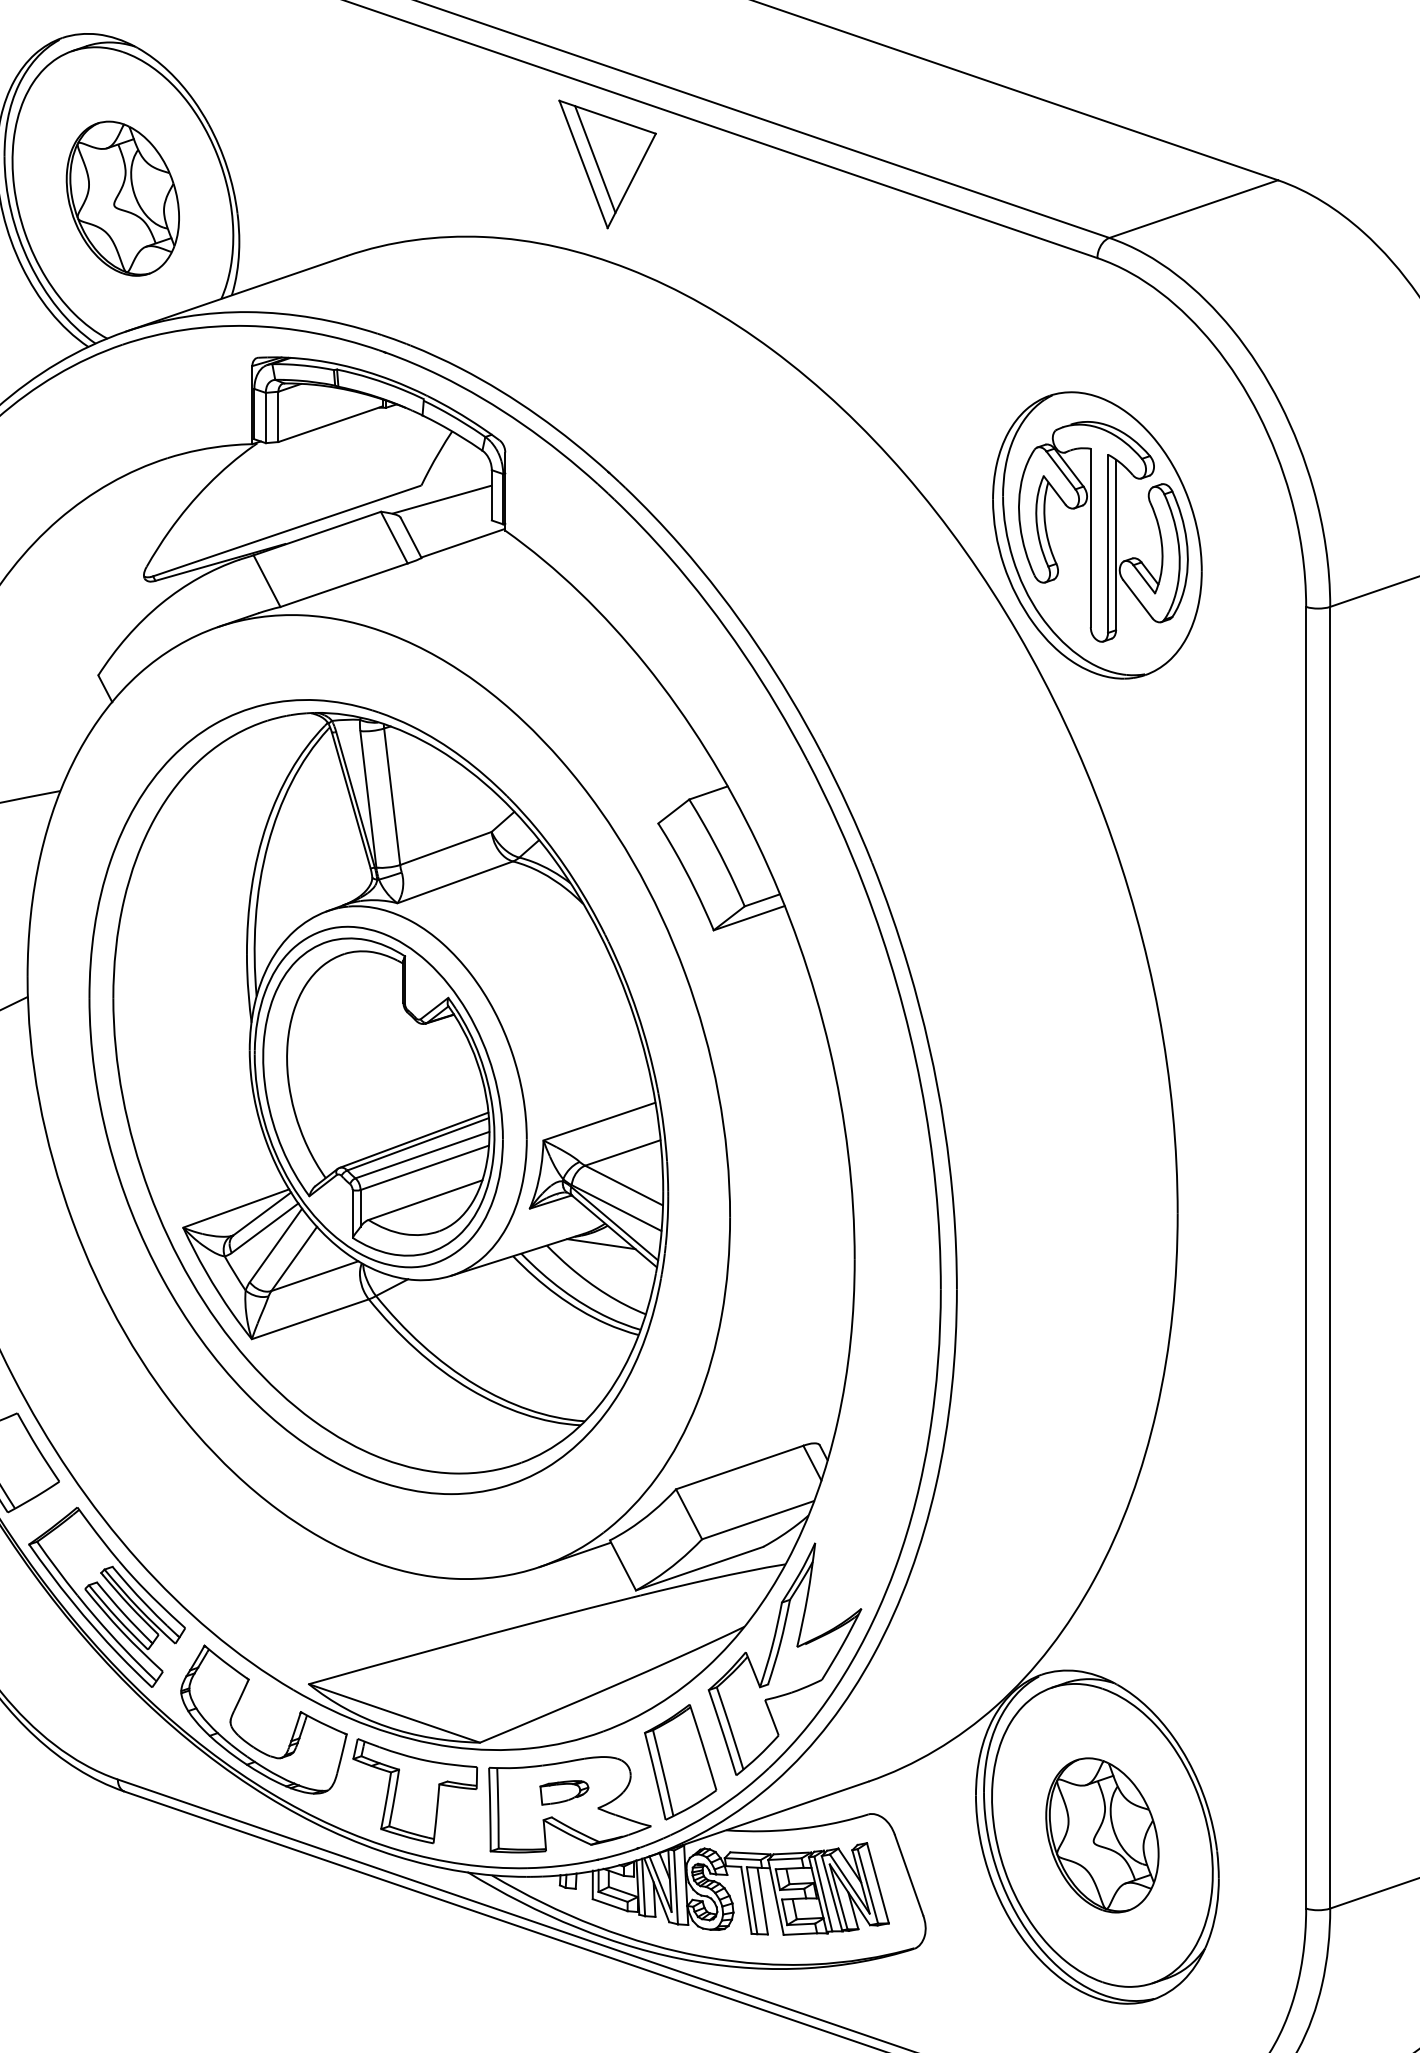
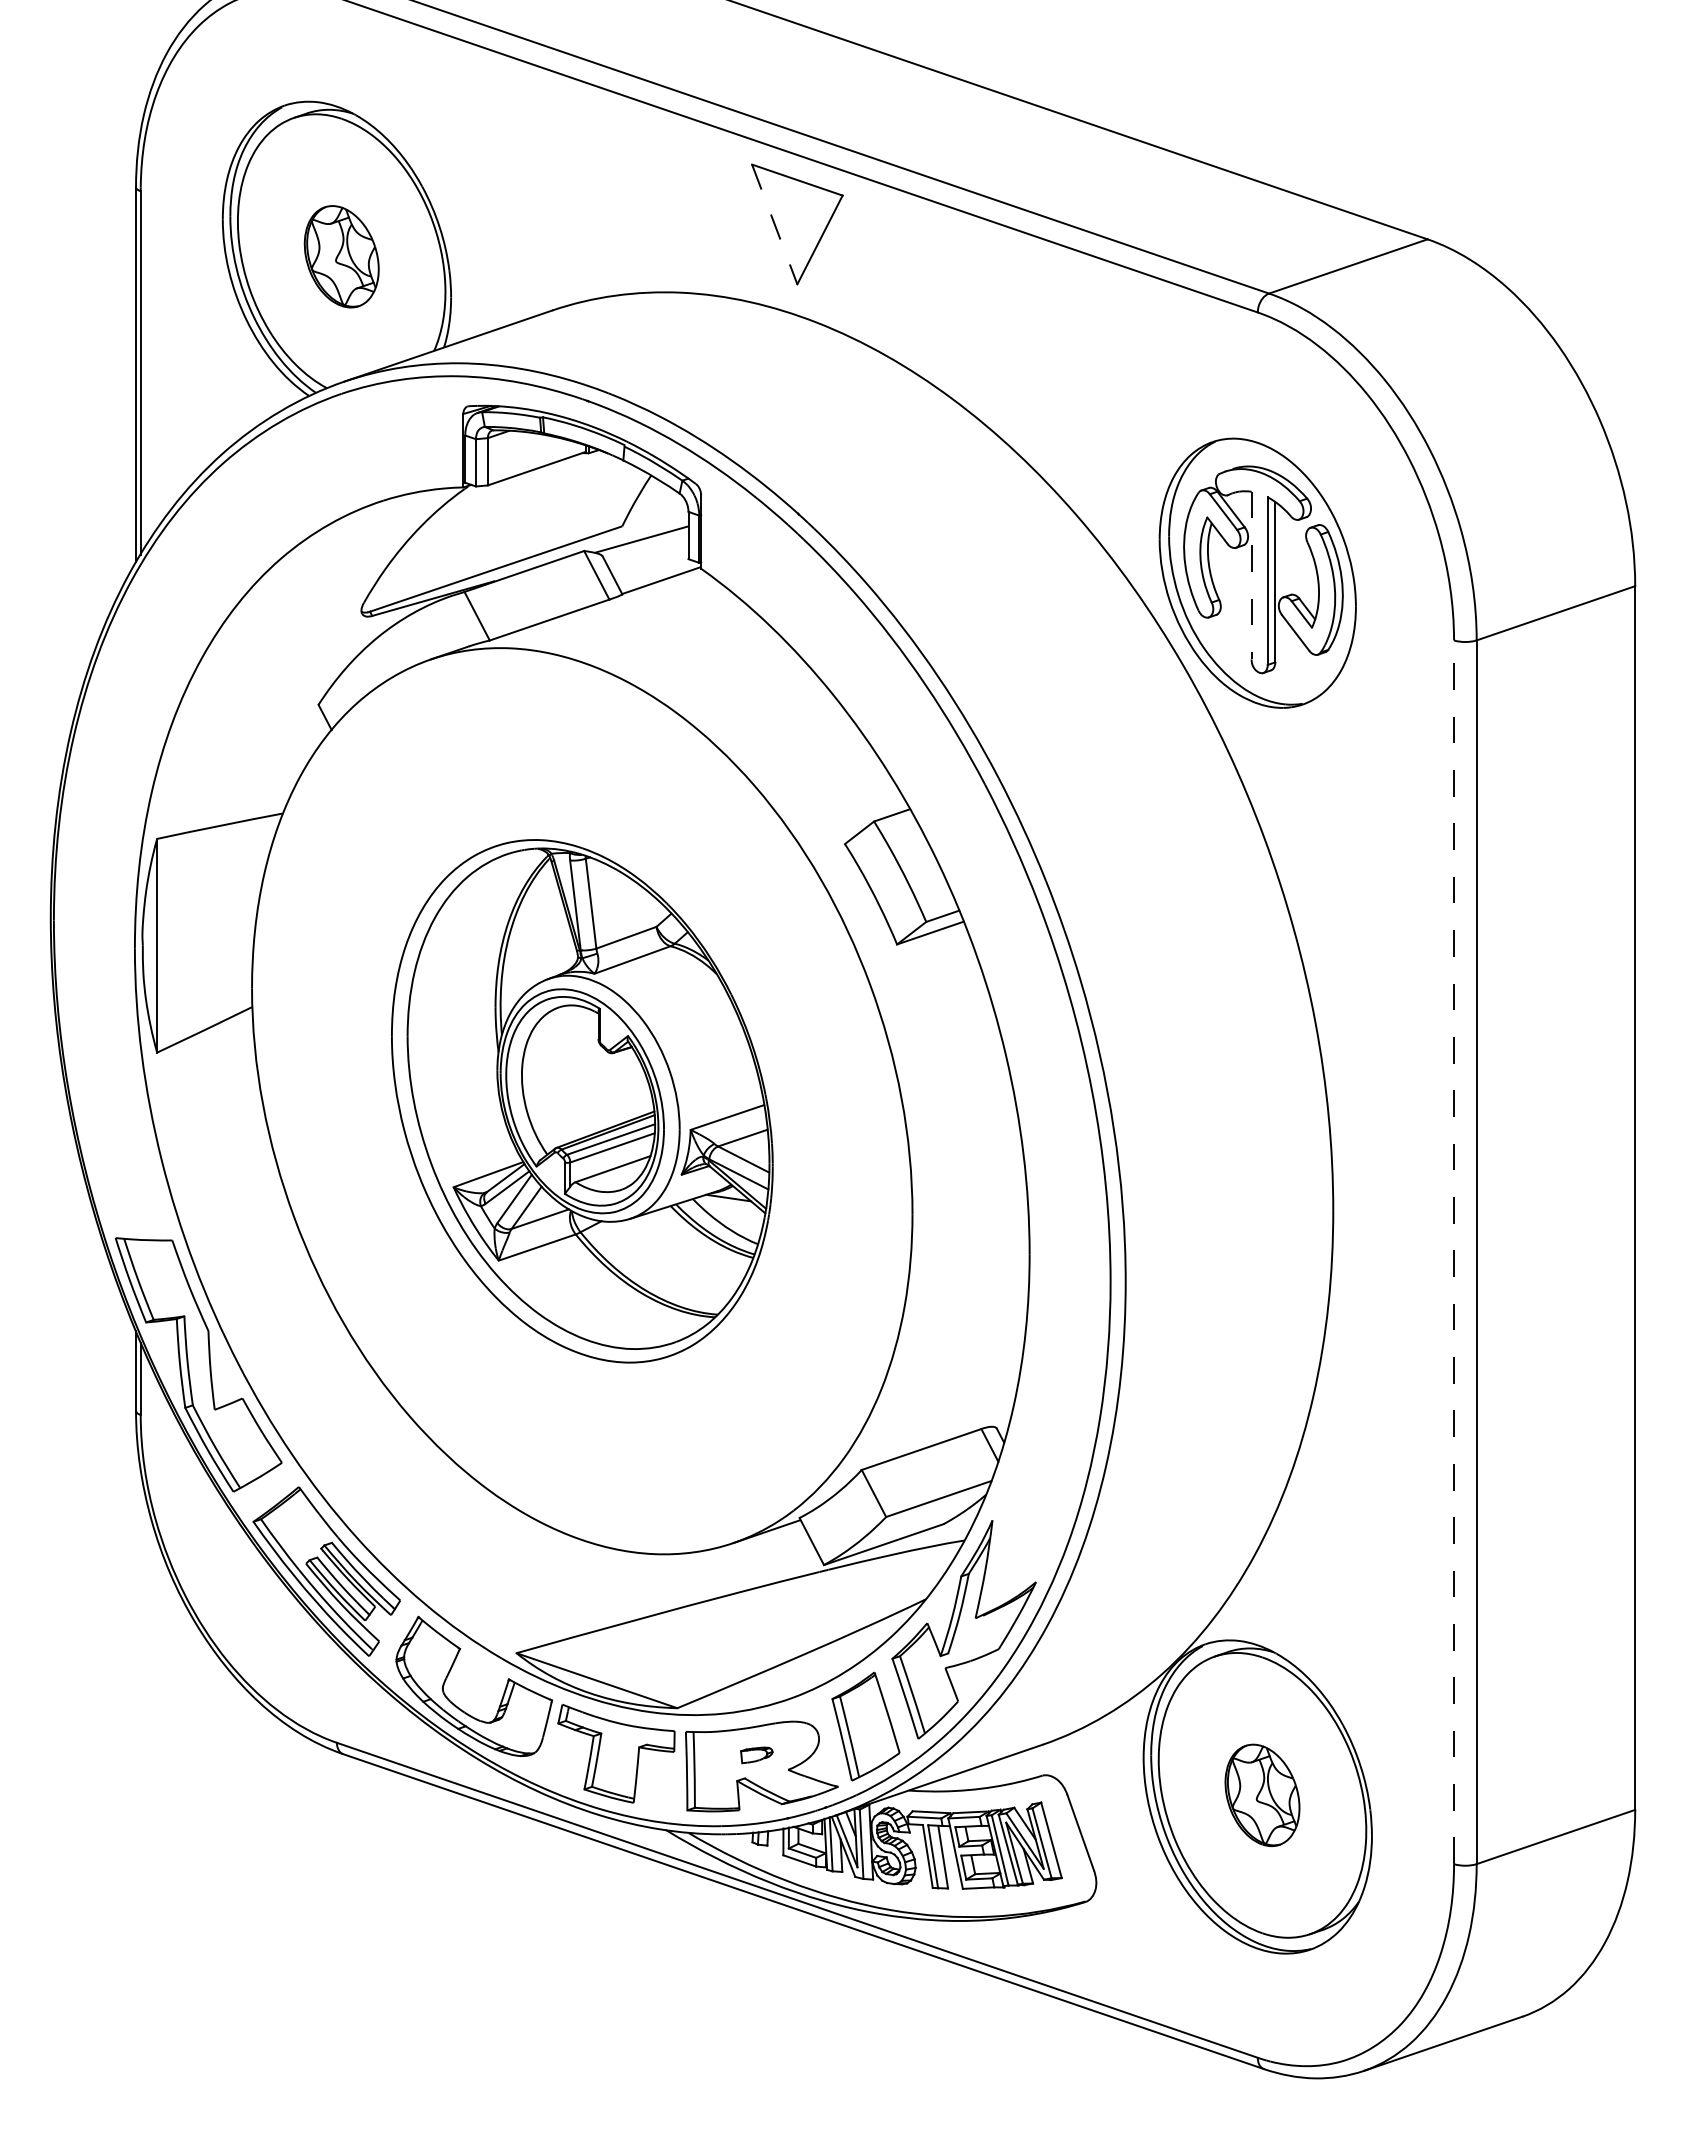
line: (595, 159) -> (785, 219), removed
line: (583, 164) -> (774, 224), solid -> dashed
part: (122, 198) -> (341, 256), size x0.7
line: (1090, 537) -> (1251, 575), solid -> dashed
part: (379, 1097) -> (582, 1101), size x0.7
line: (1306, 1257) -> (1454, 1252), solid -> dashed
part: (564, 1793) -> (756, 1755), size x0.7
part: (1102, 1835) -> (1262, 1795), size x0.7

